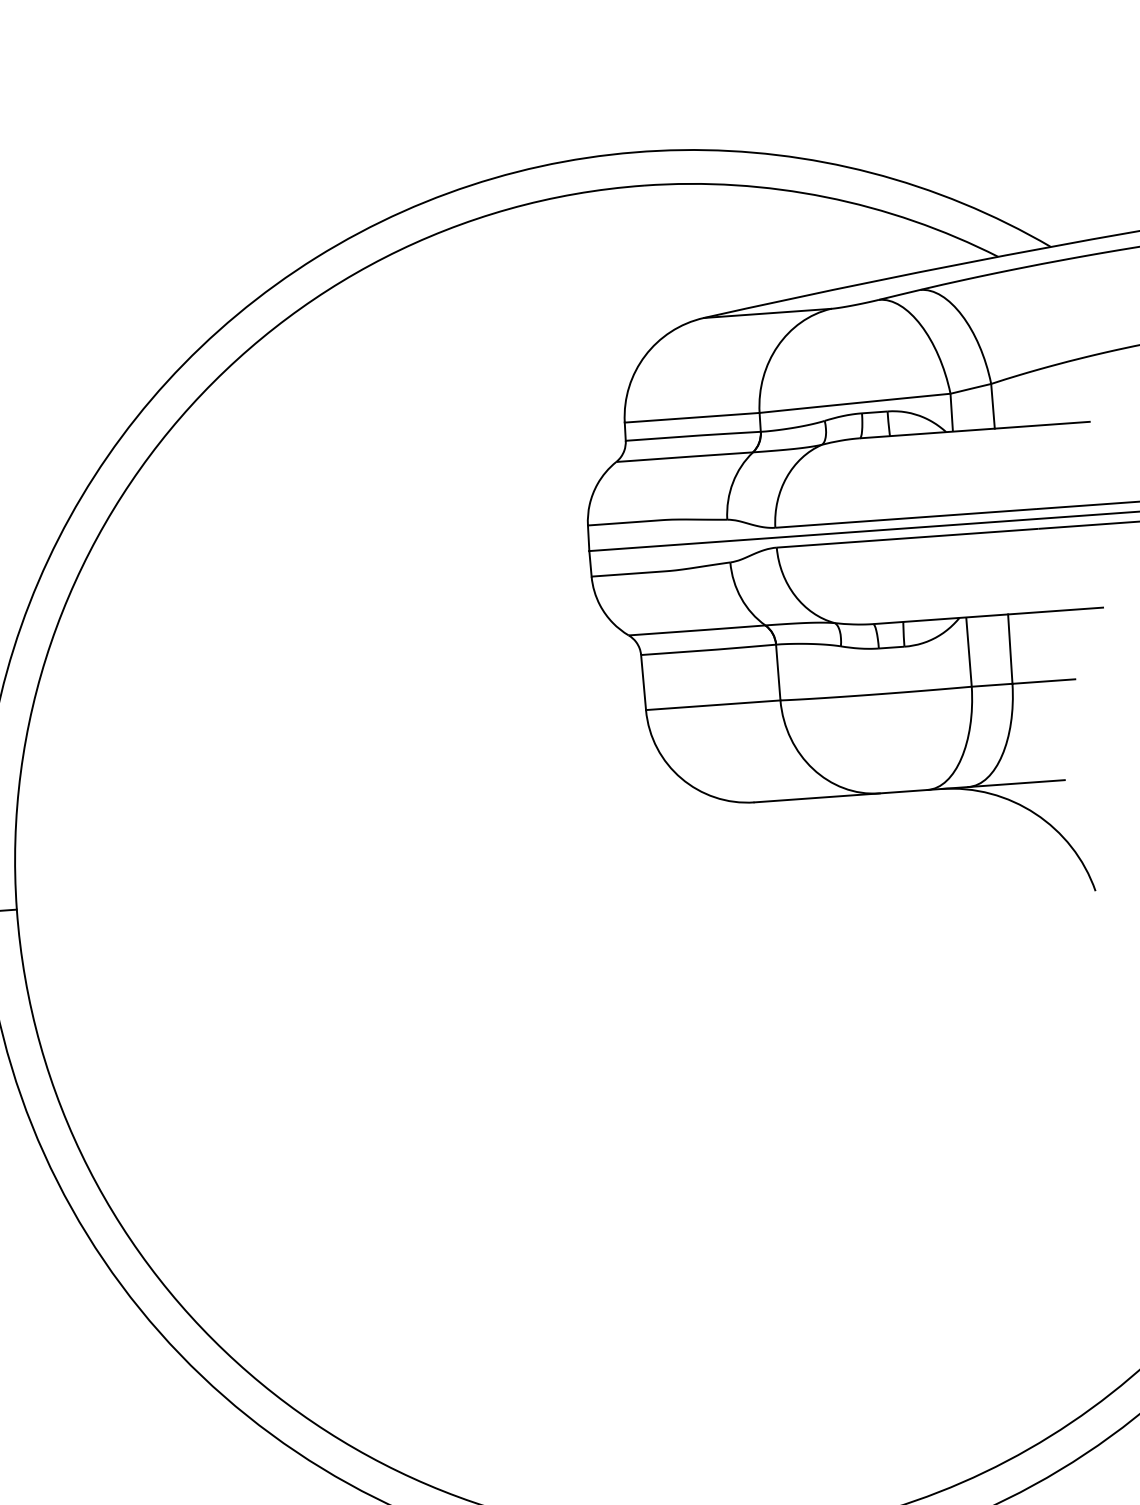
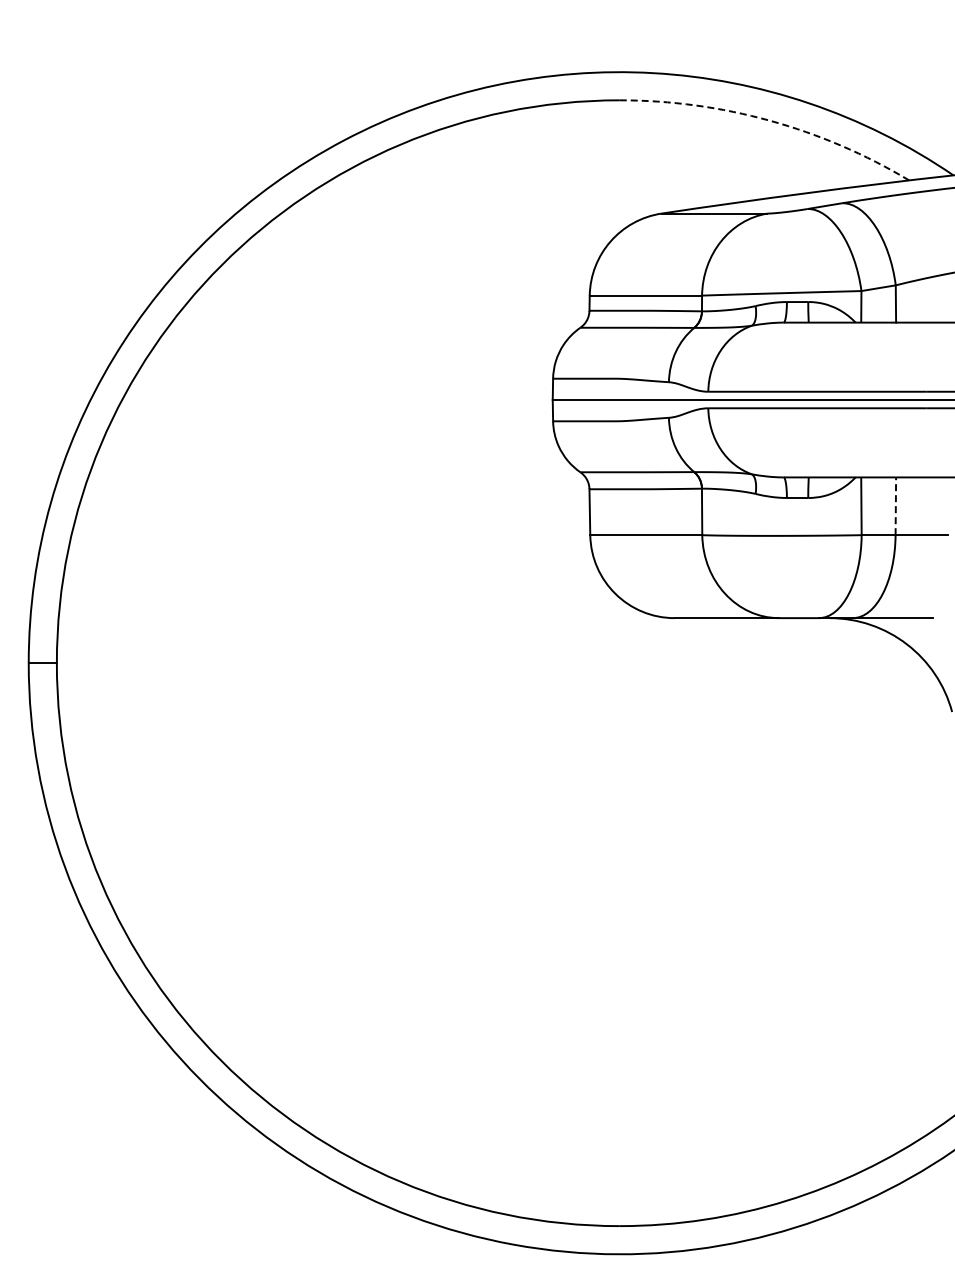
arc: (825, 196) -> (769, 120), solid -> dashed
line: (1009, 649) -> (895, 506), solid -> dashed

